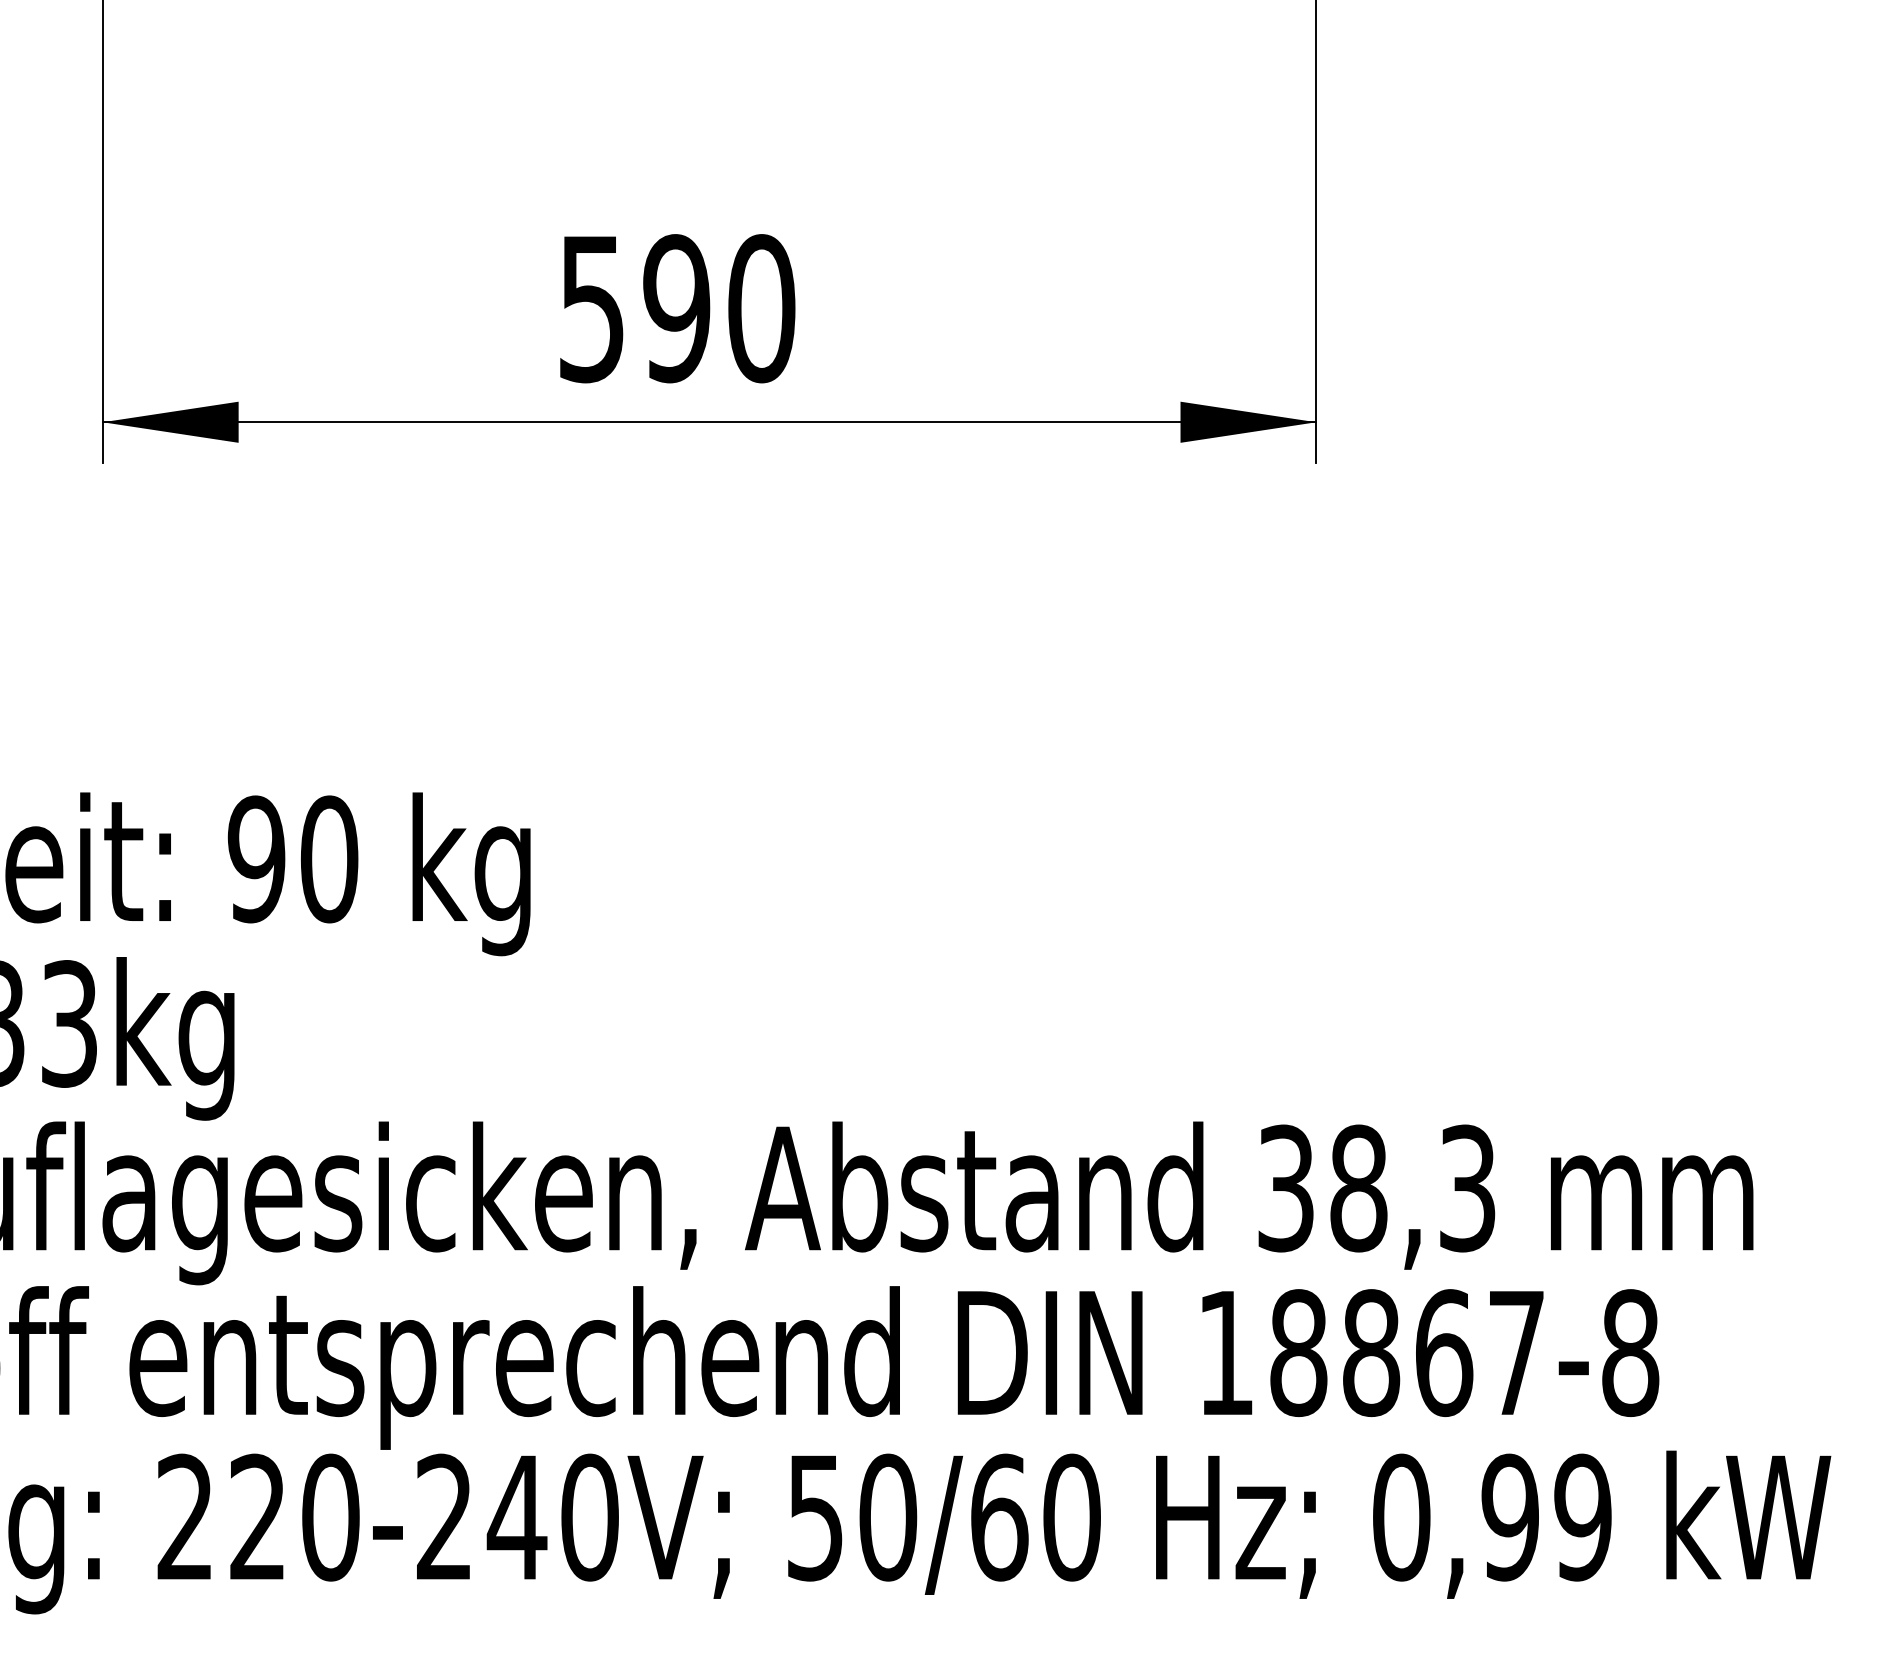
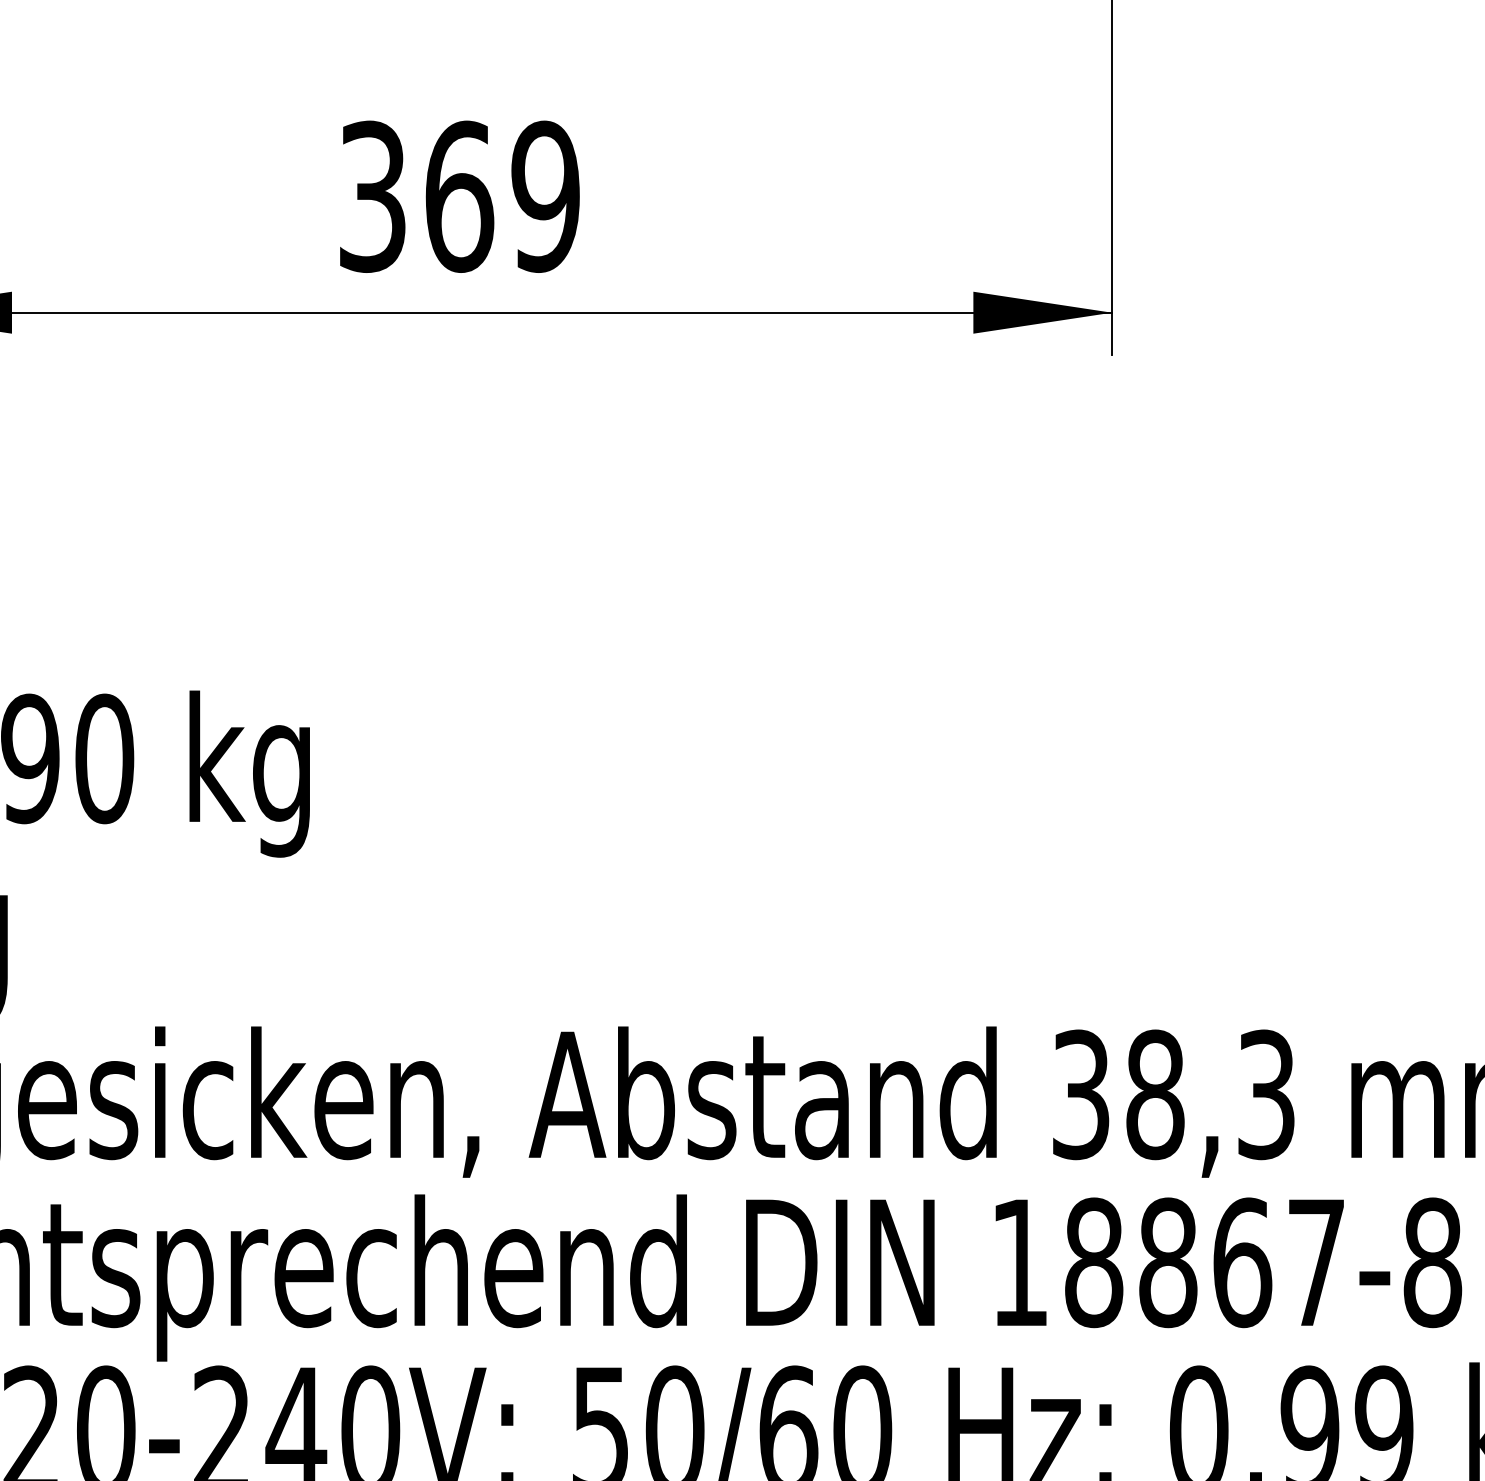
text: (677, 308) -> (459, 196), 590 -> 369

